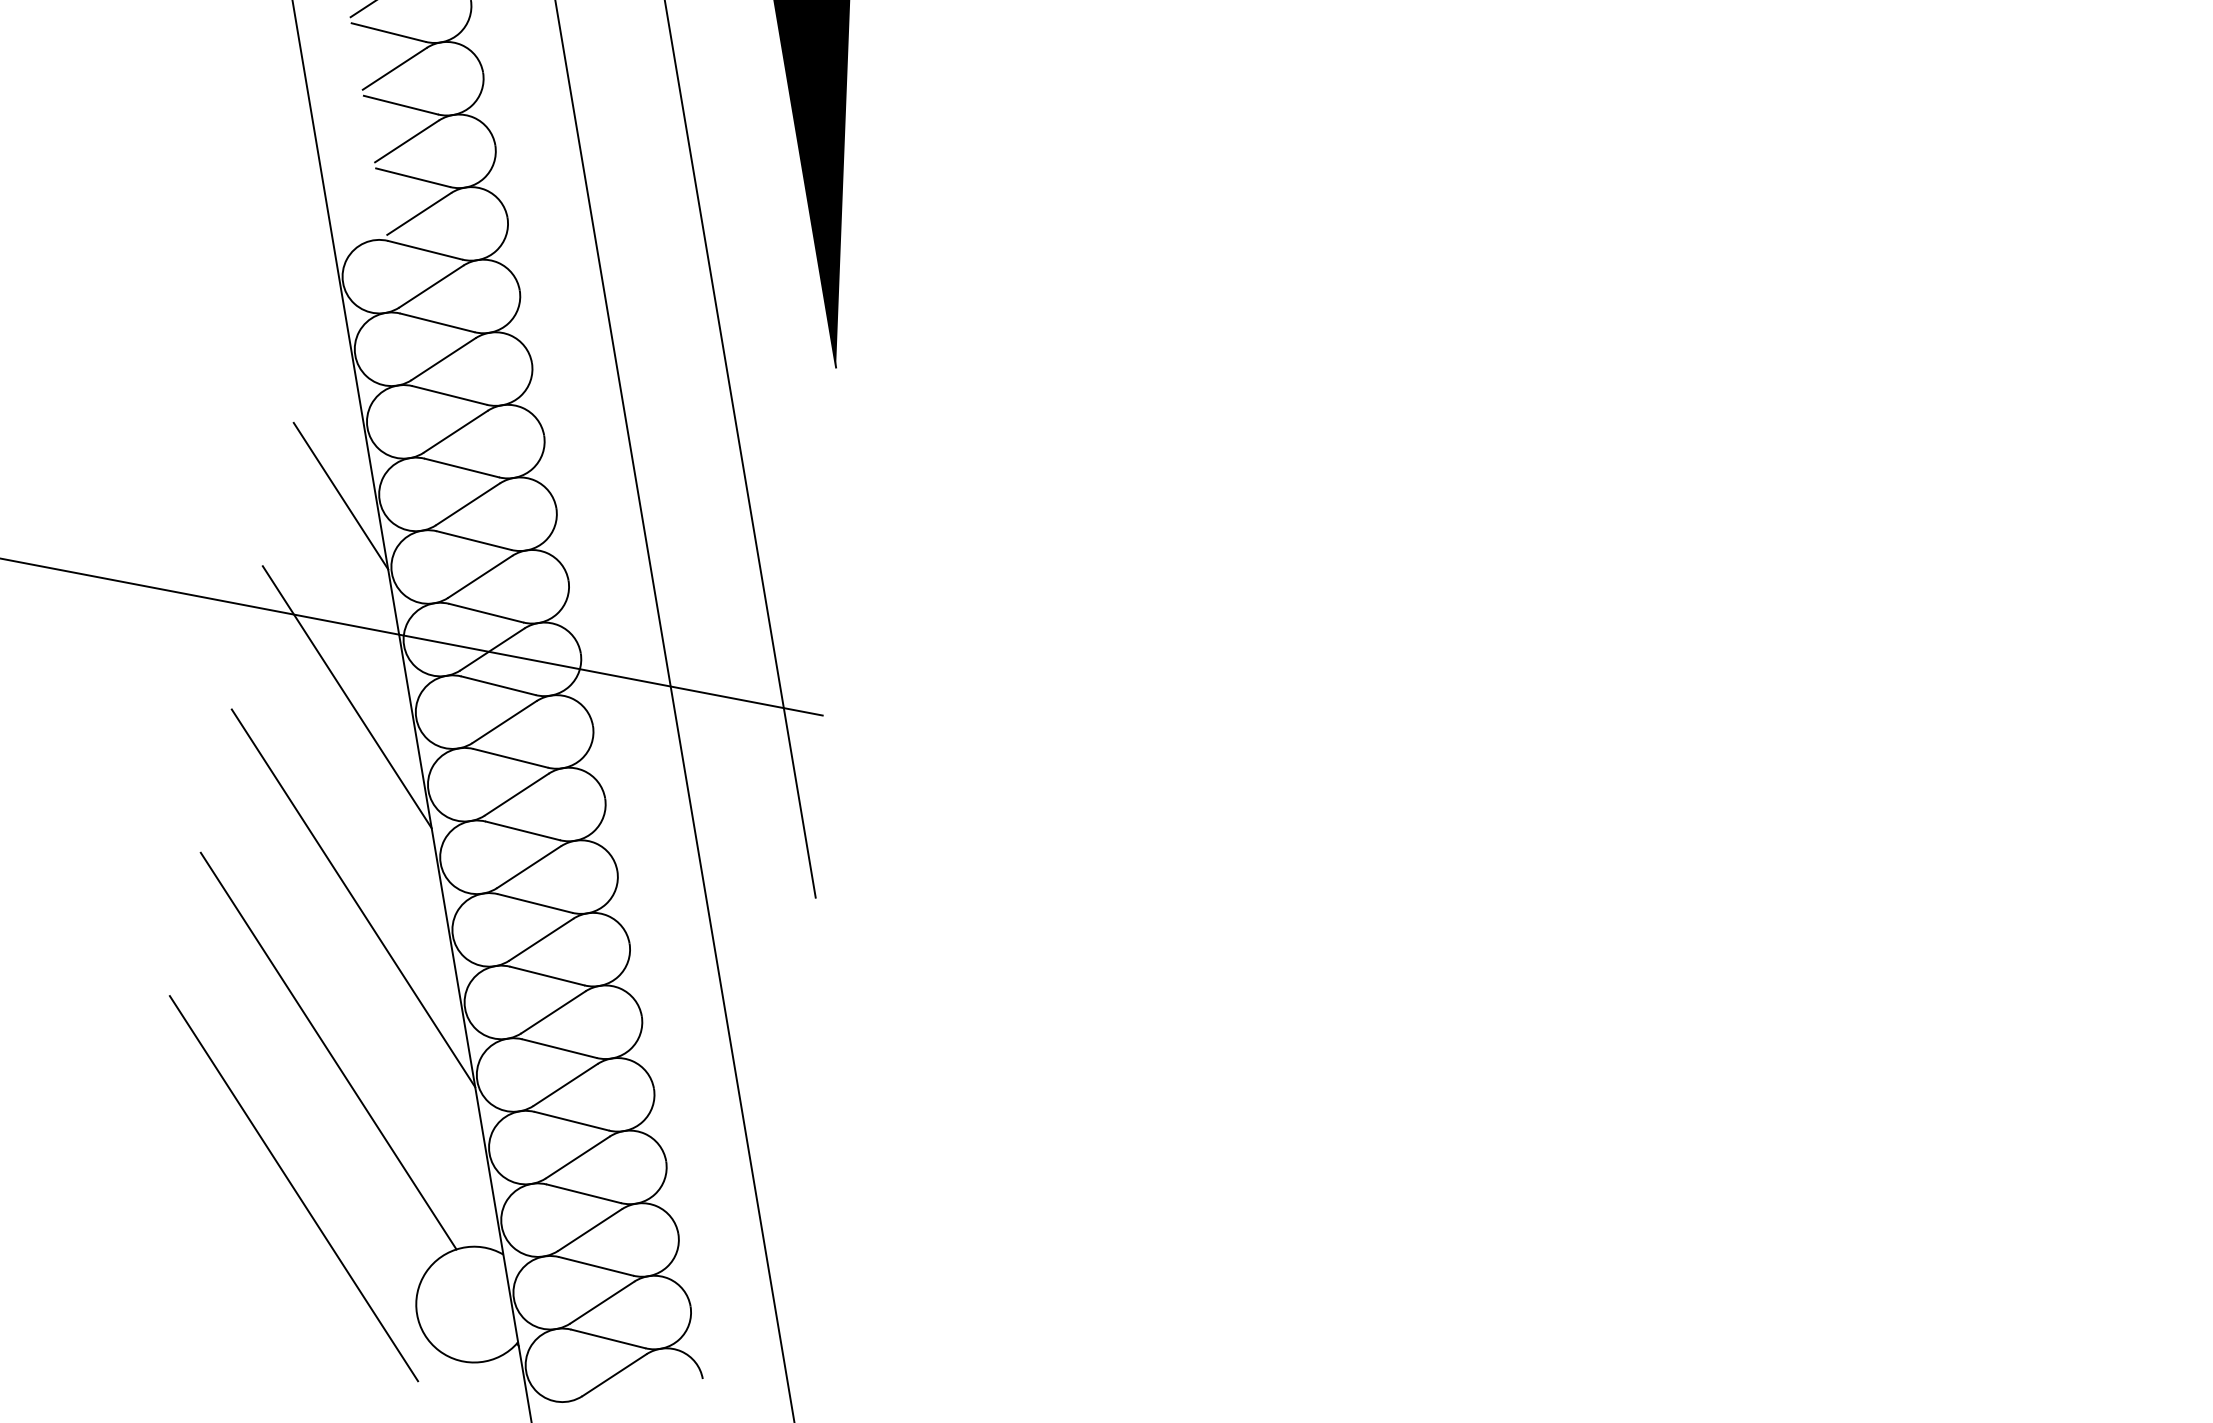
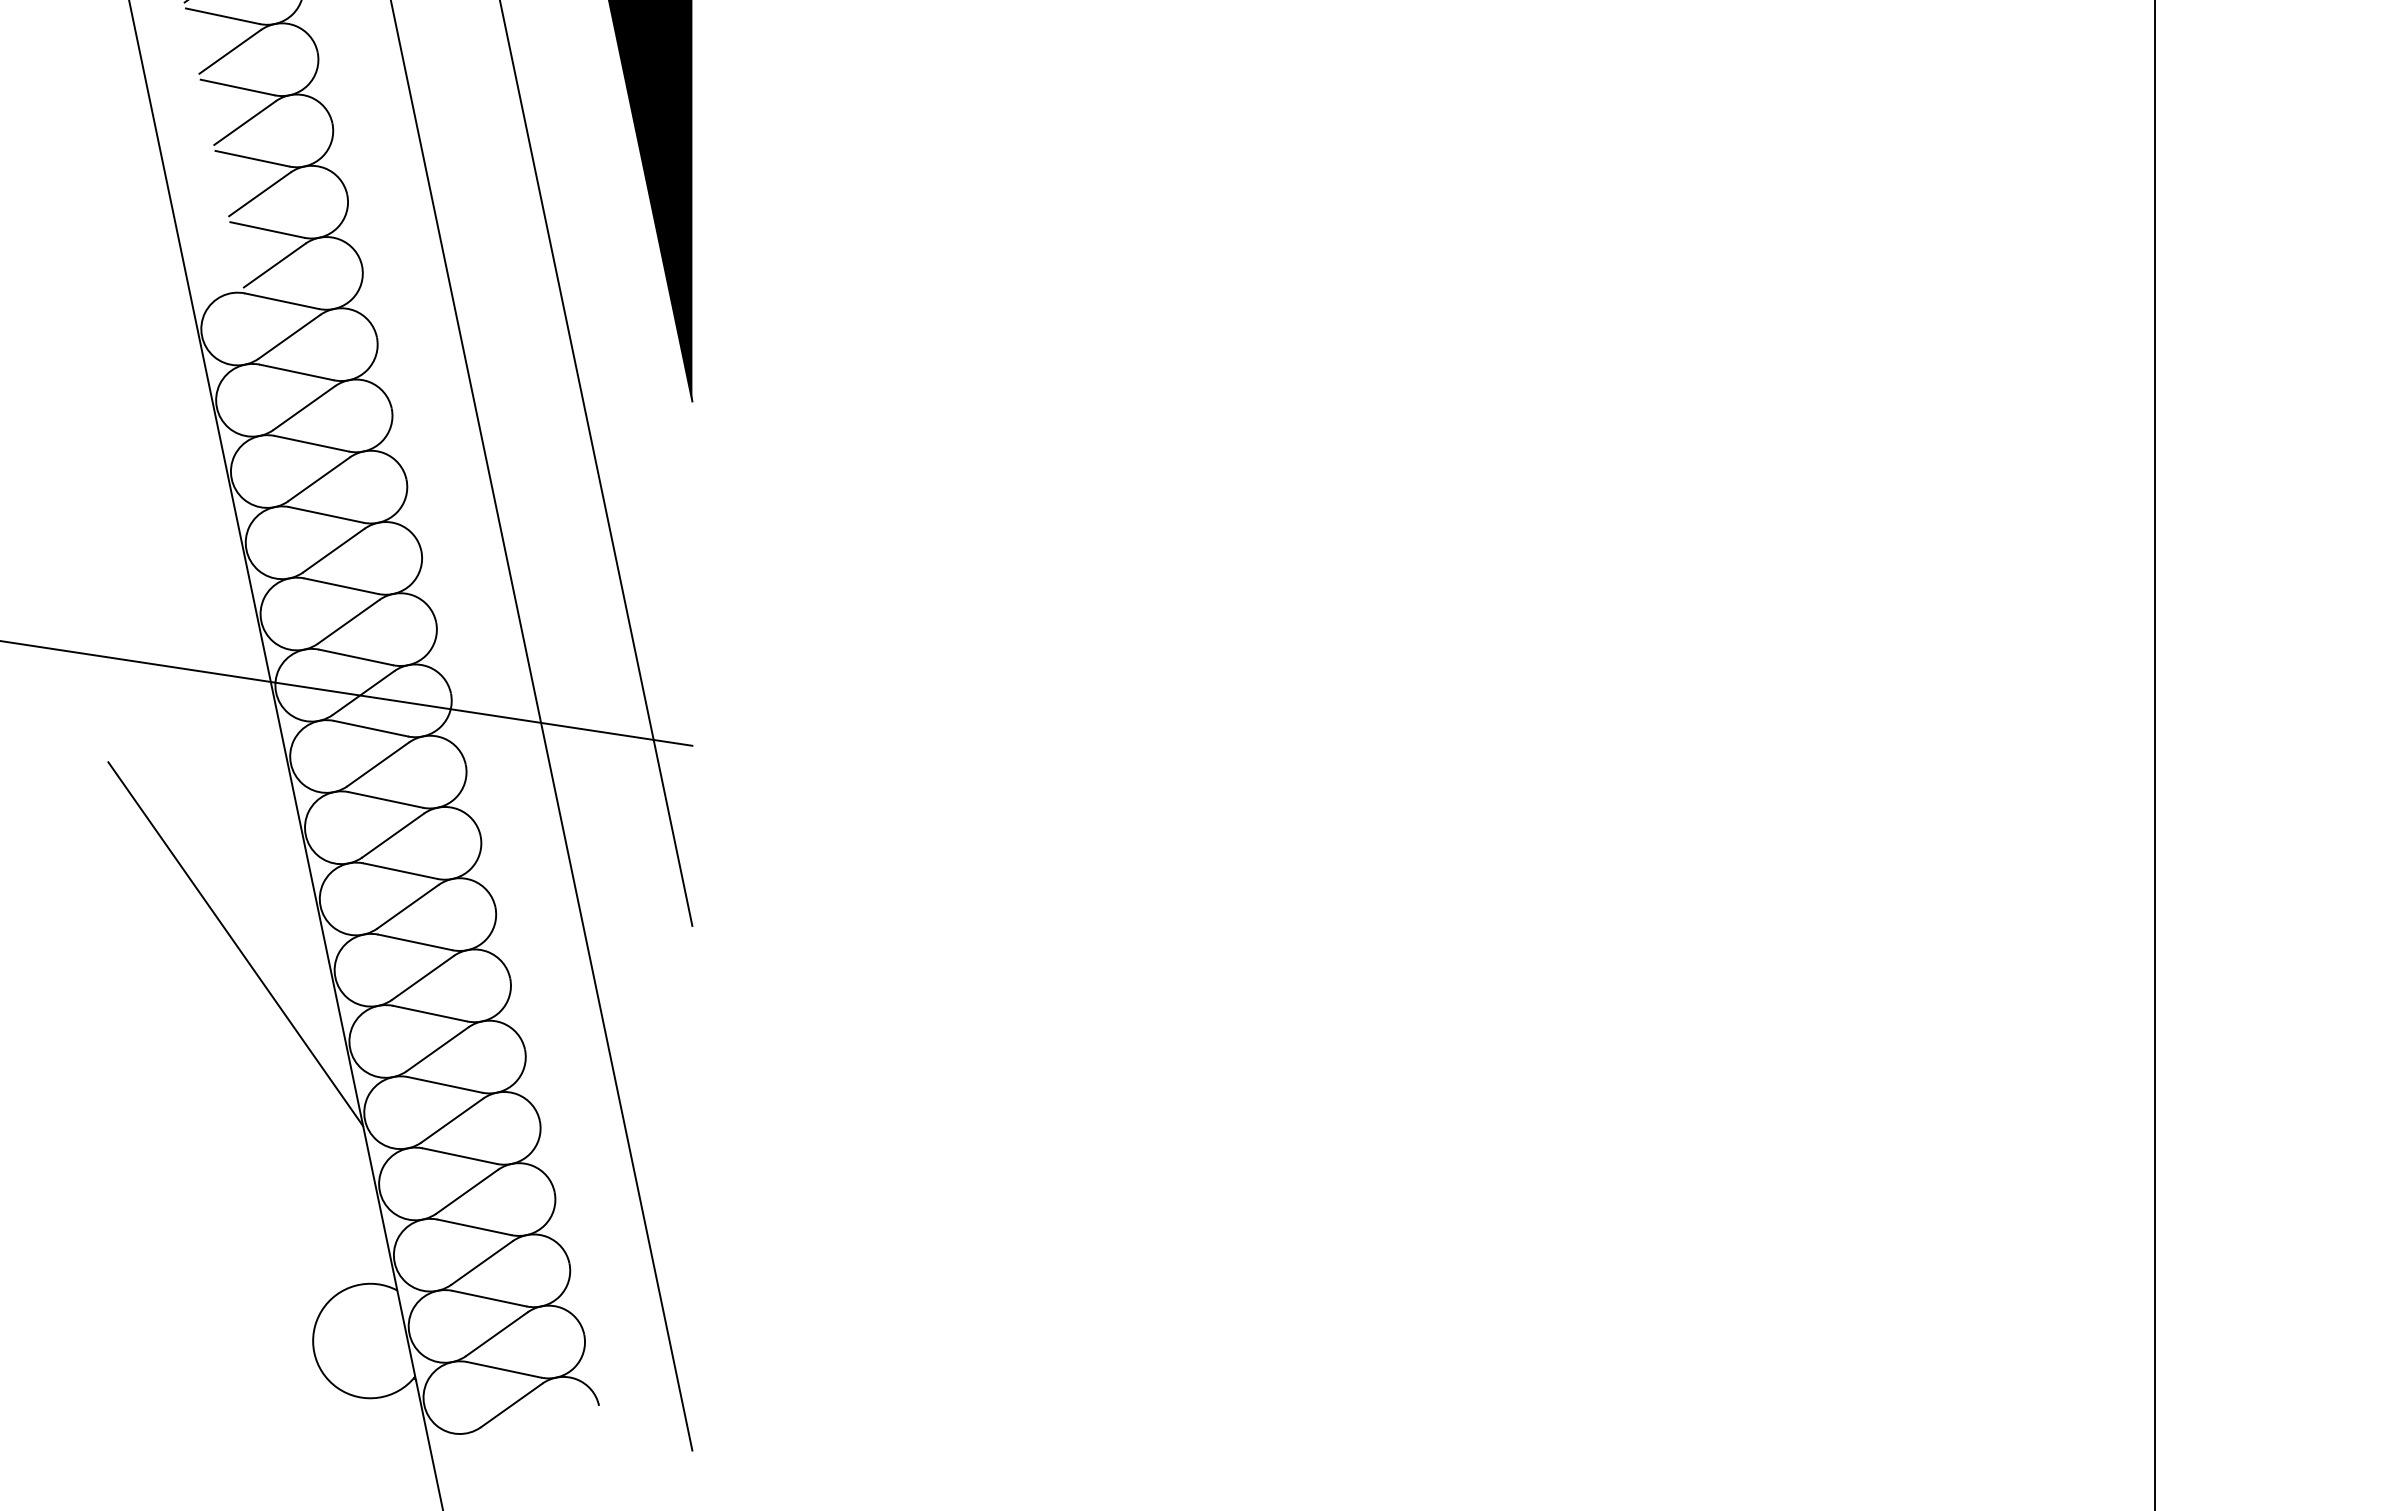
line: (340, 495) -> (207, 546), removed
line: (346, 696) -> (221, 745), removed
line: (328, 1051) -> (216, 1096), removed
line: (293, 1187) -> (187, 1232), removed

